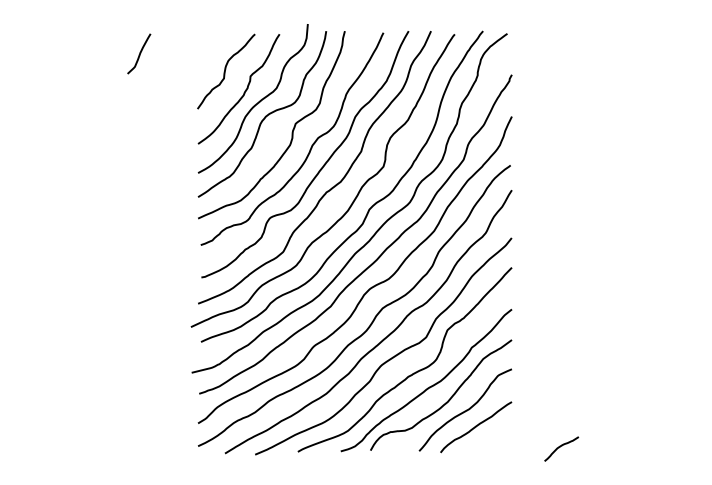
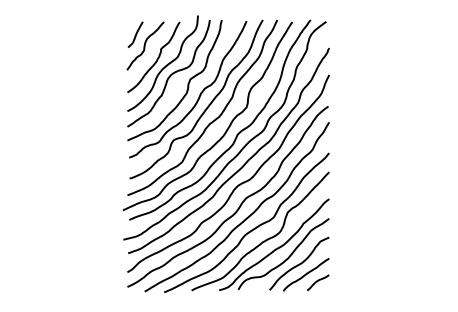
curve: (139, 53) -> (135, 34), moved
curve: (562, 446) -> (318, 281), moved

